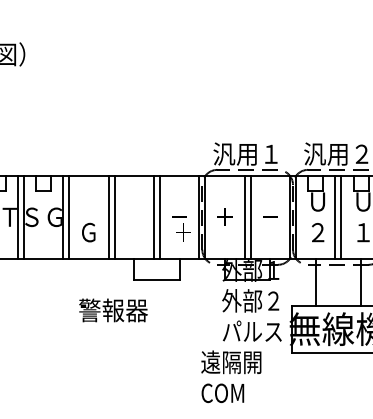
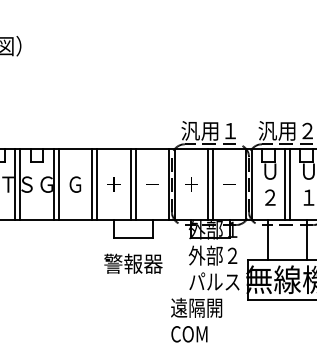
text: (88, 232) -> (75, 184), moved
text: (182, 232) -> (113, 184), moved
text: (113, 310) -> (133, 263), moved

